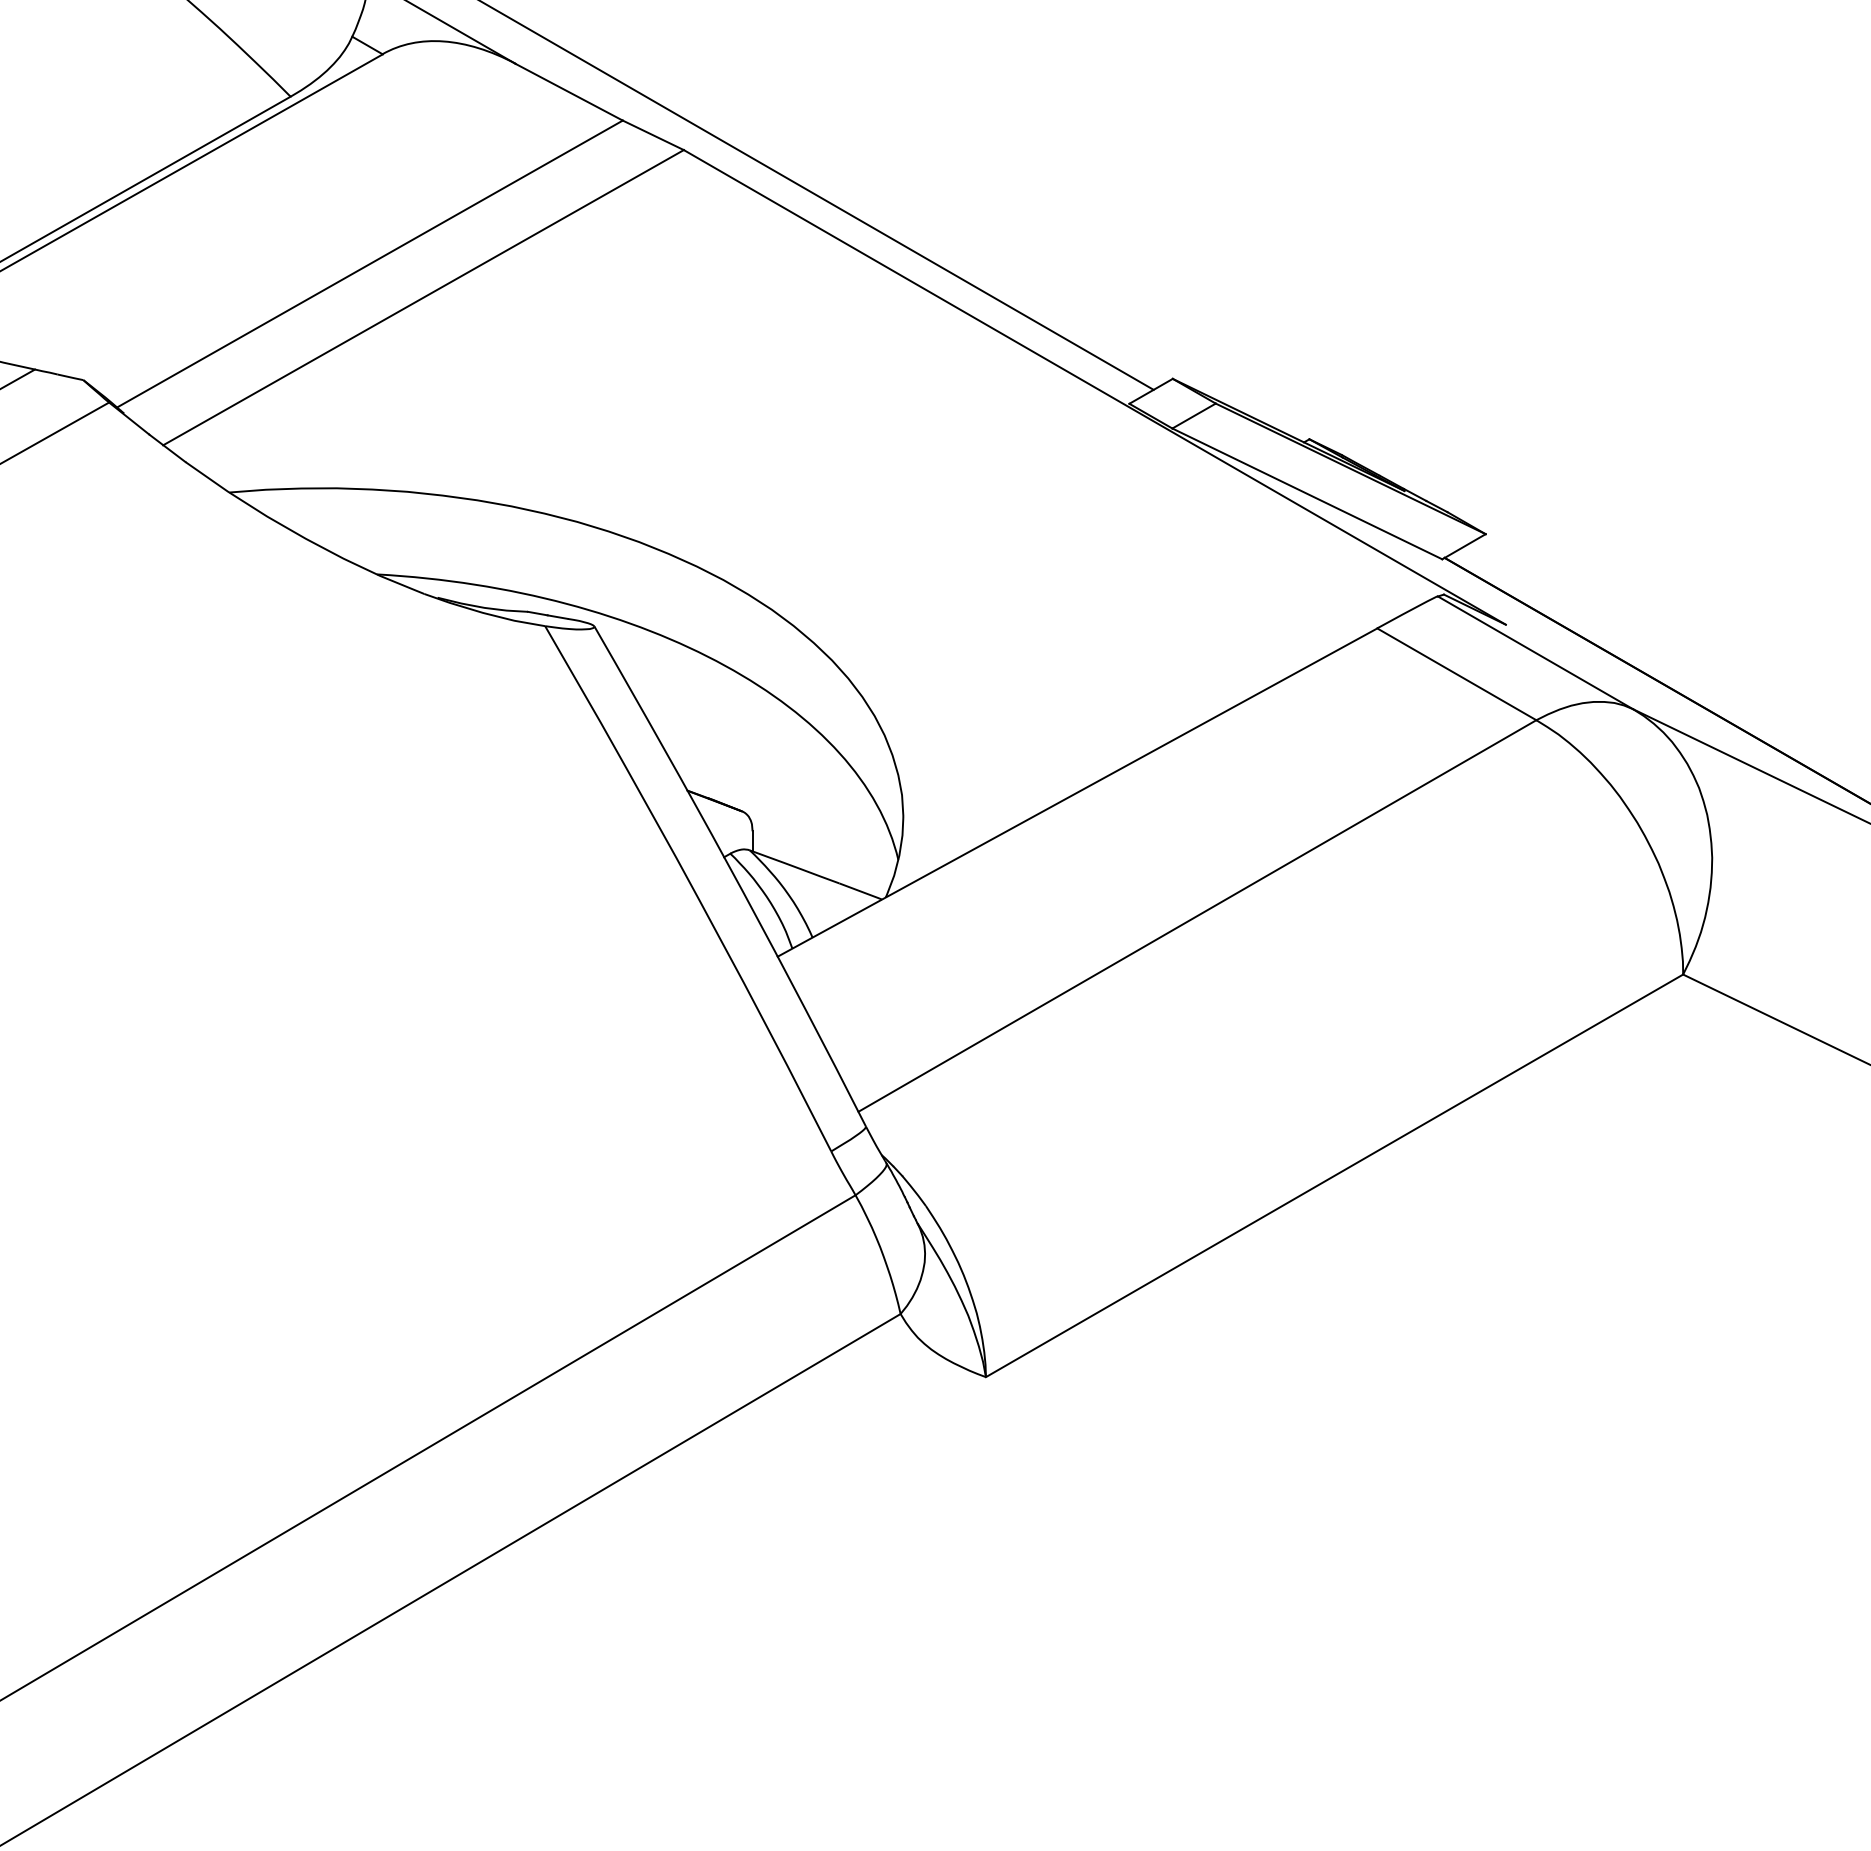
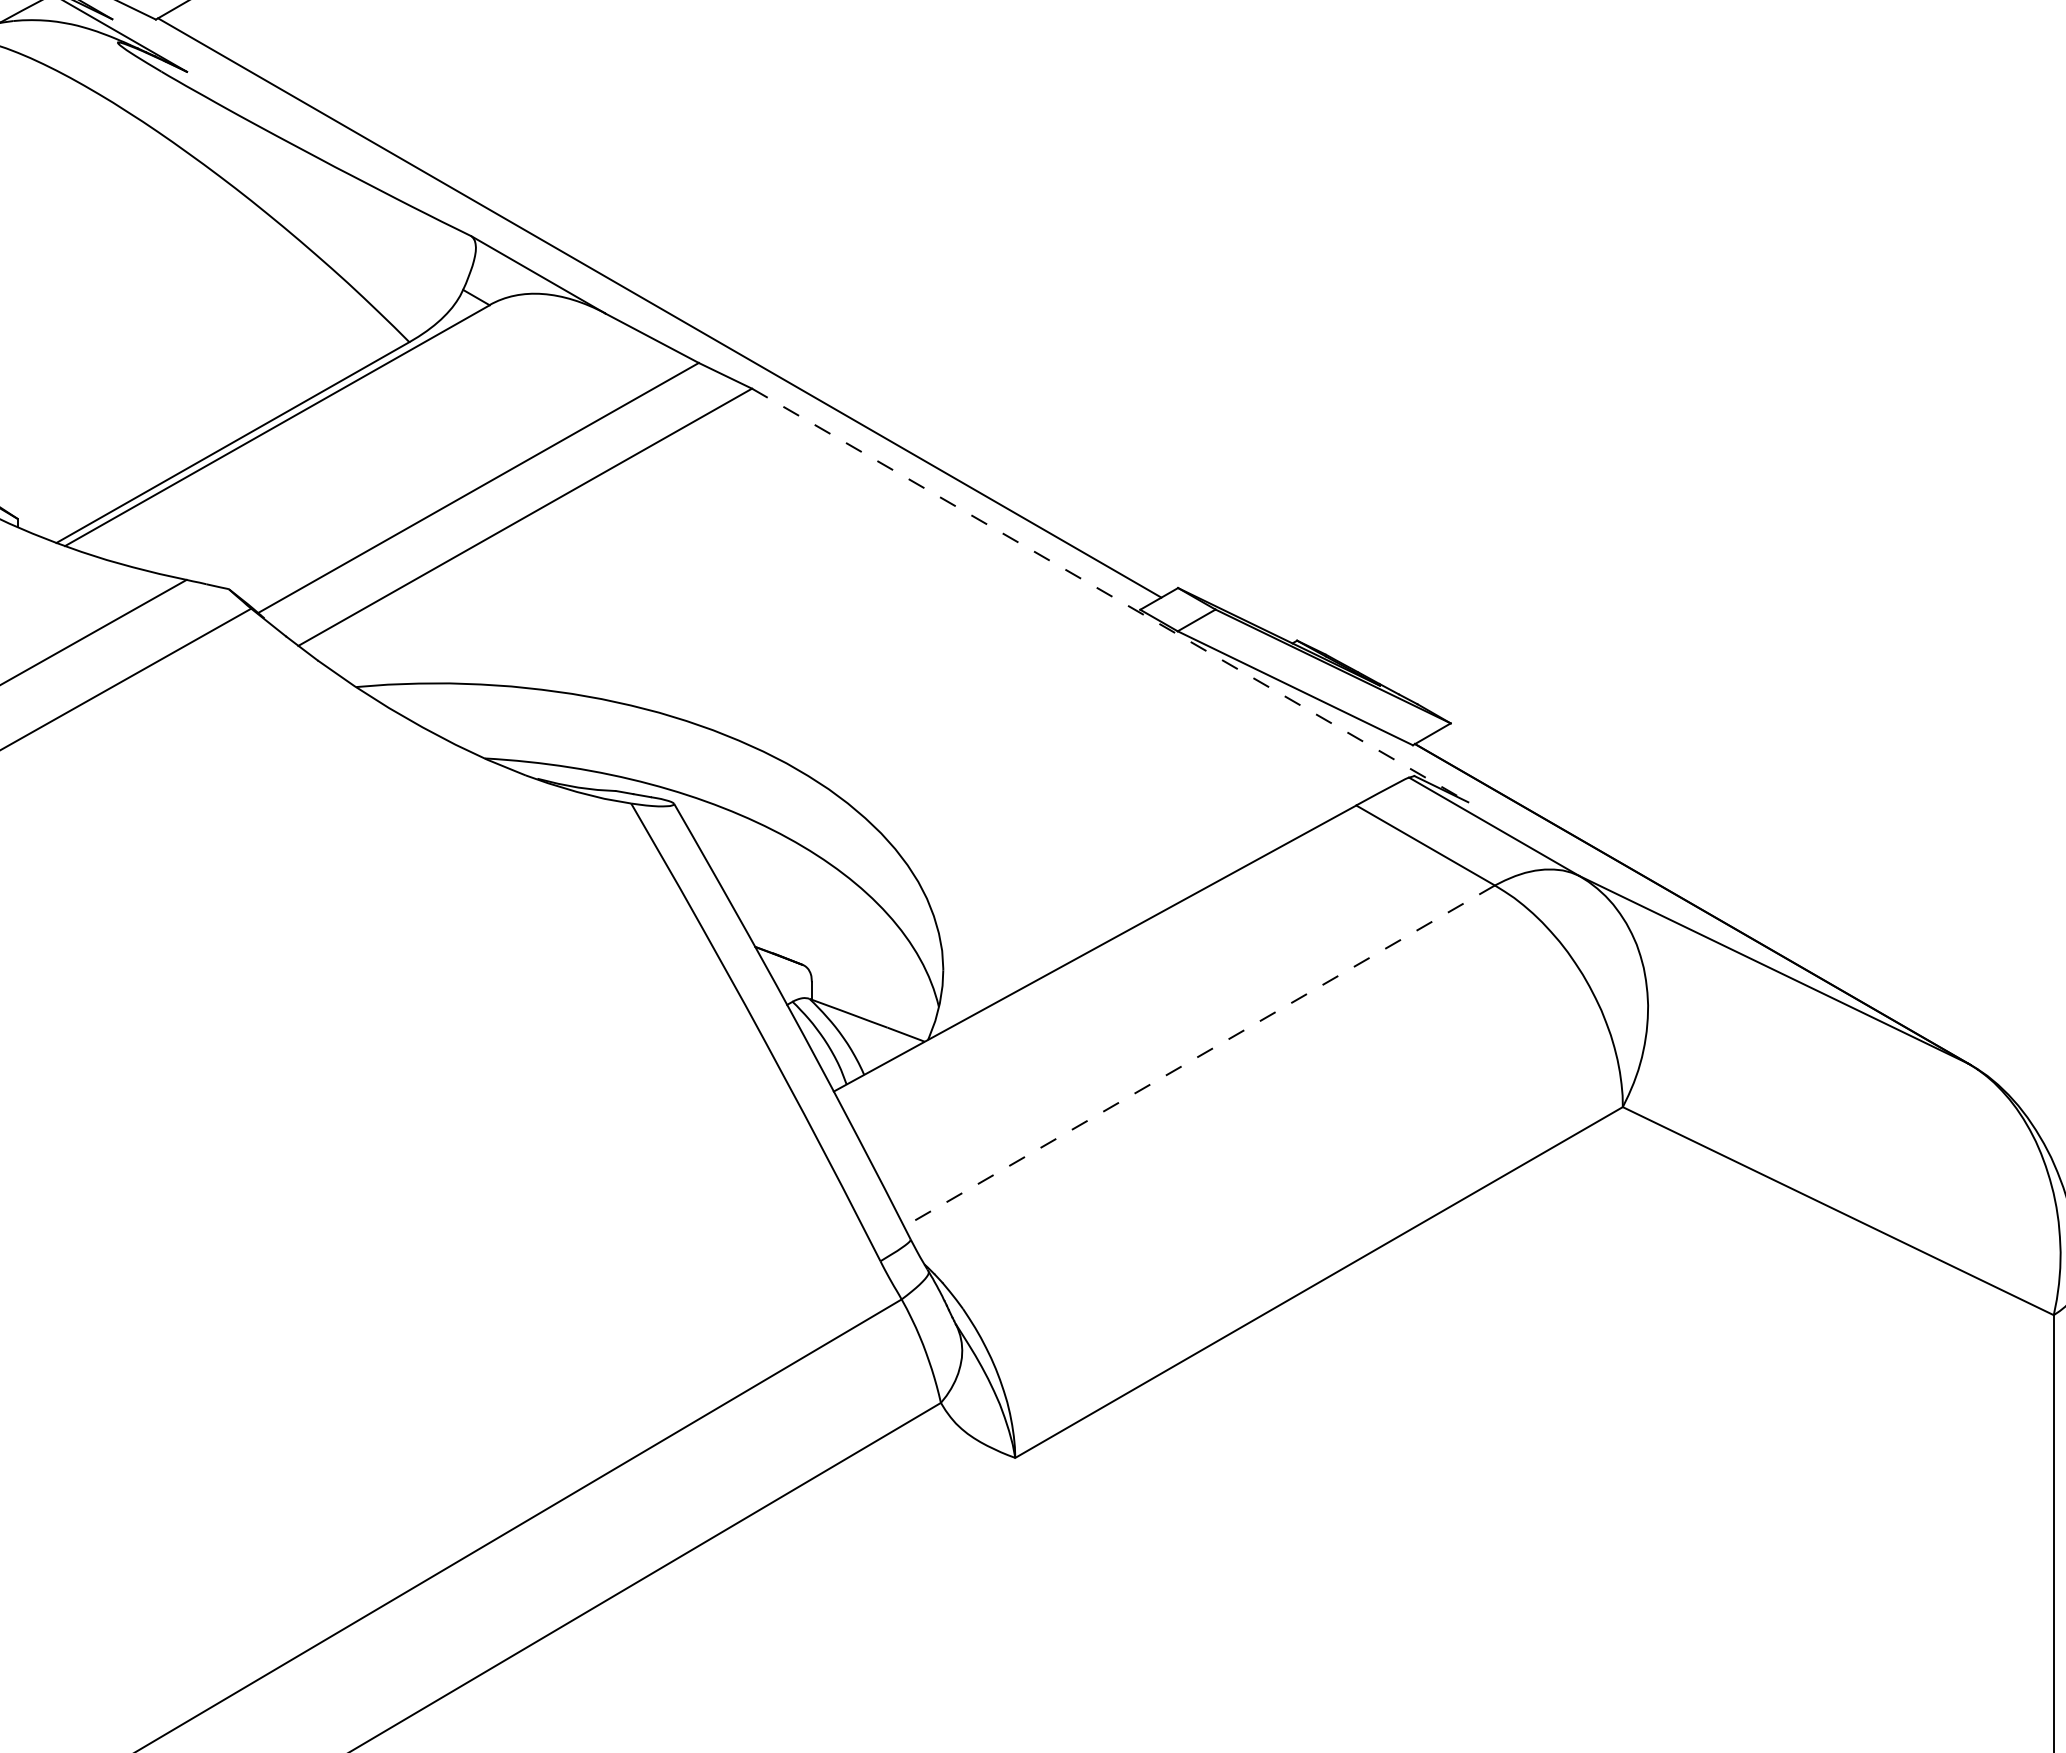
line: (1095, 387) -> (1110, 595), solid -> dashed
line: (1197, 916) -> (1199, 1056), solid -> dashed

